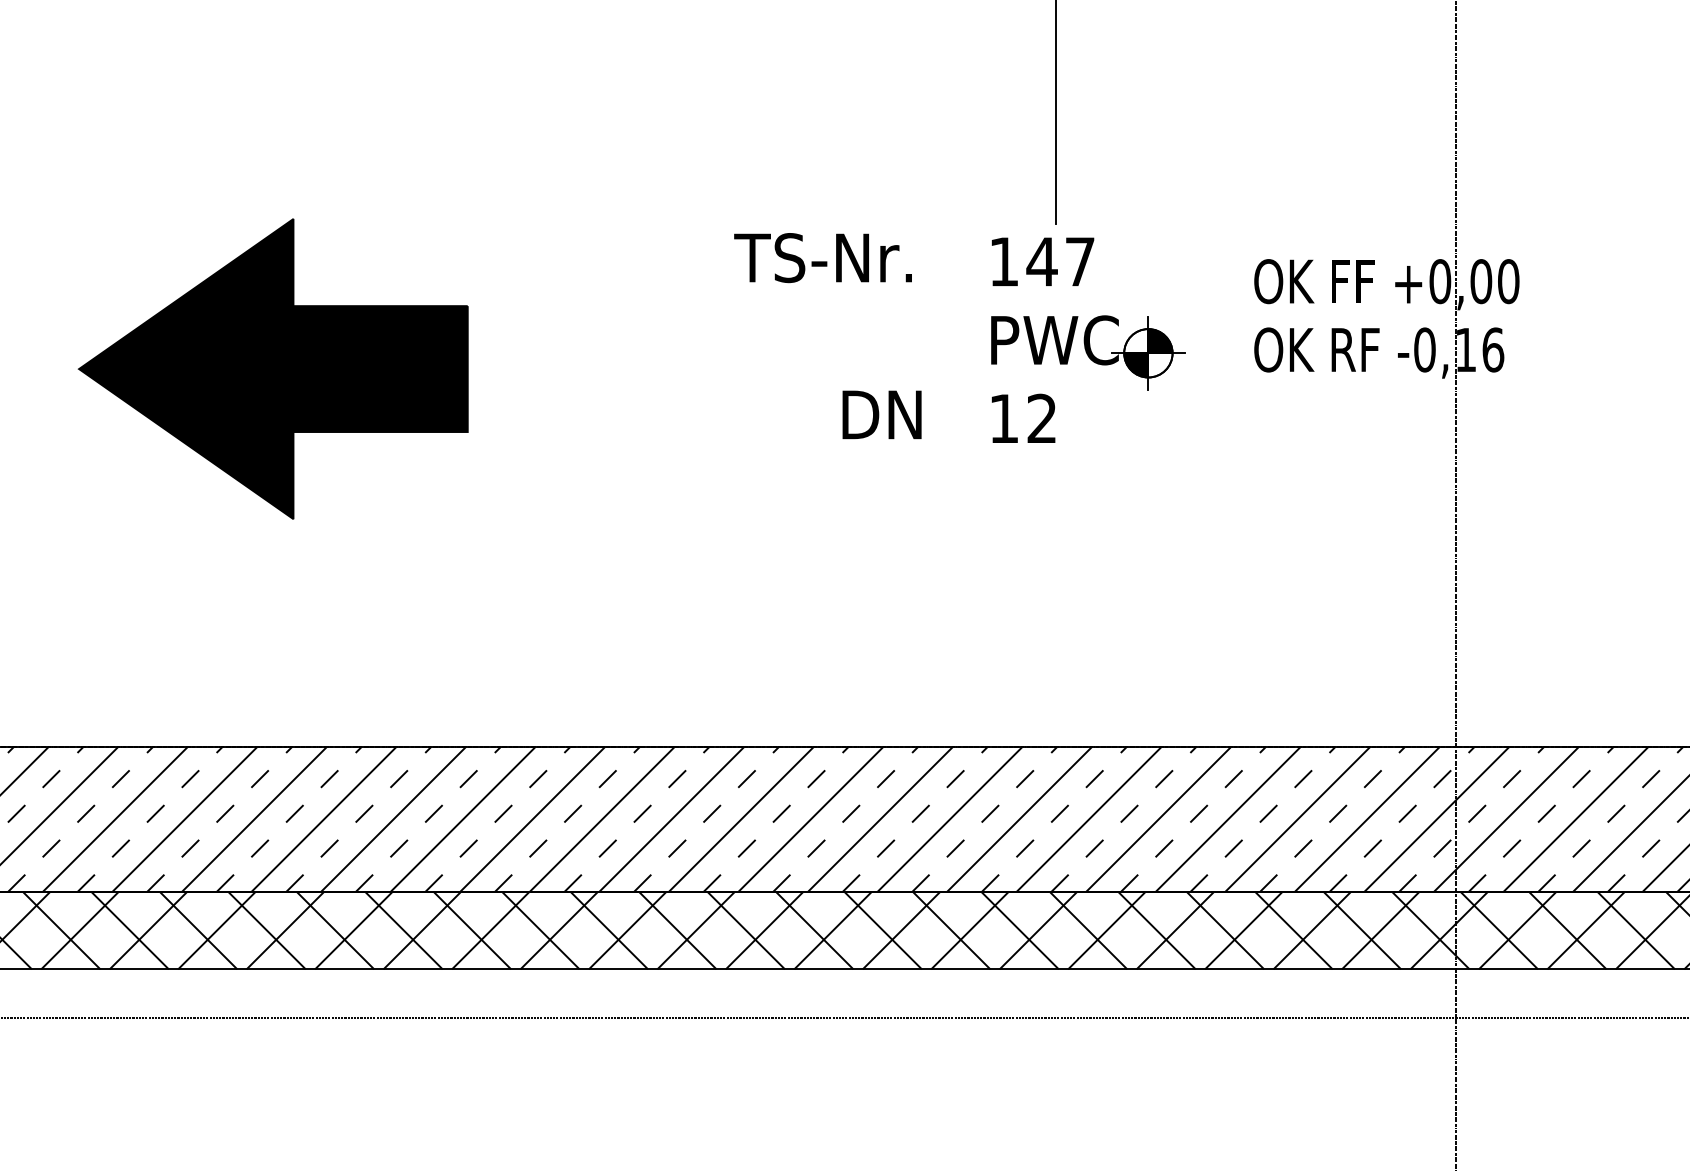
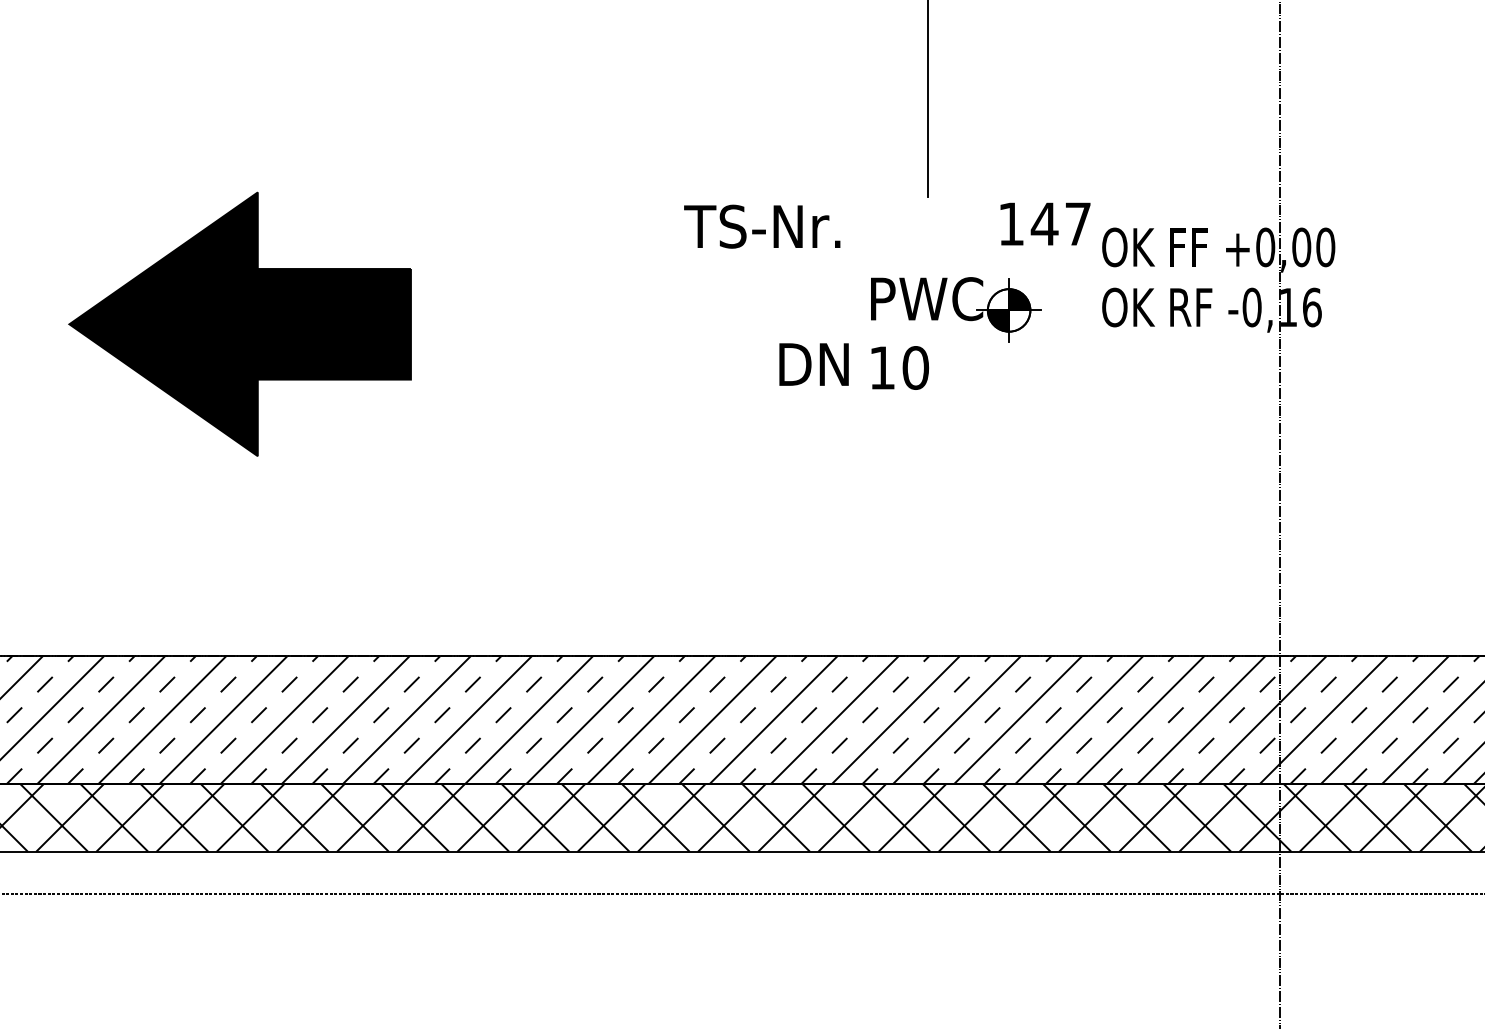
text: (1042, 261) -> (1045, 223), moved
text: (827, 335) -> (766, 294), moved
text: (1041, 418) -> (915, 367), 12 -> 10

